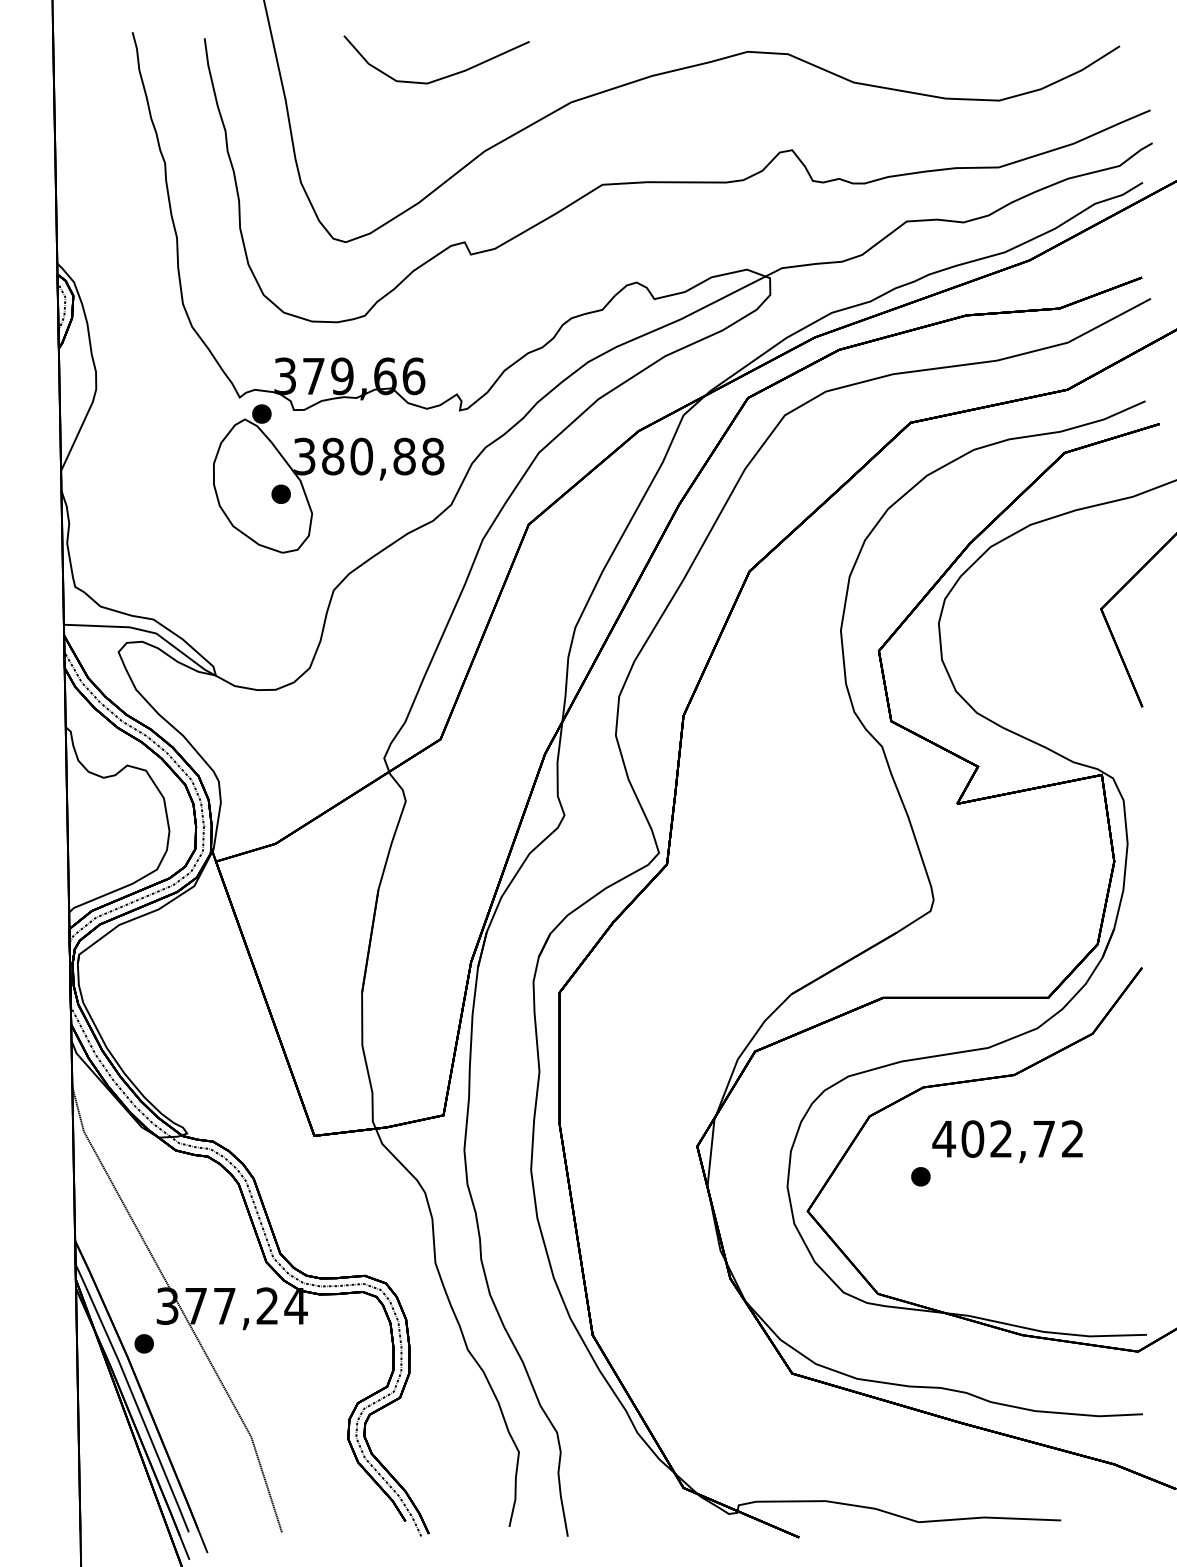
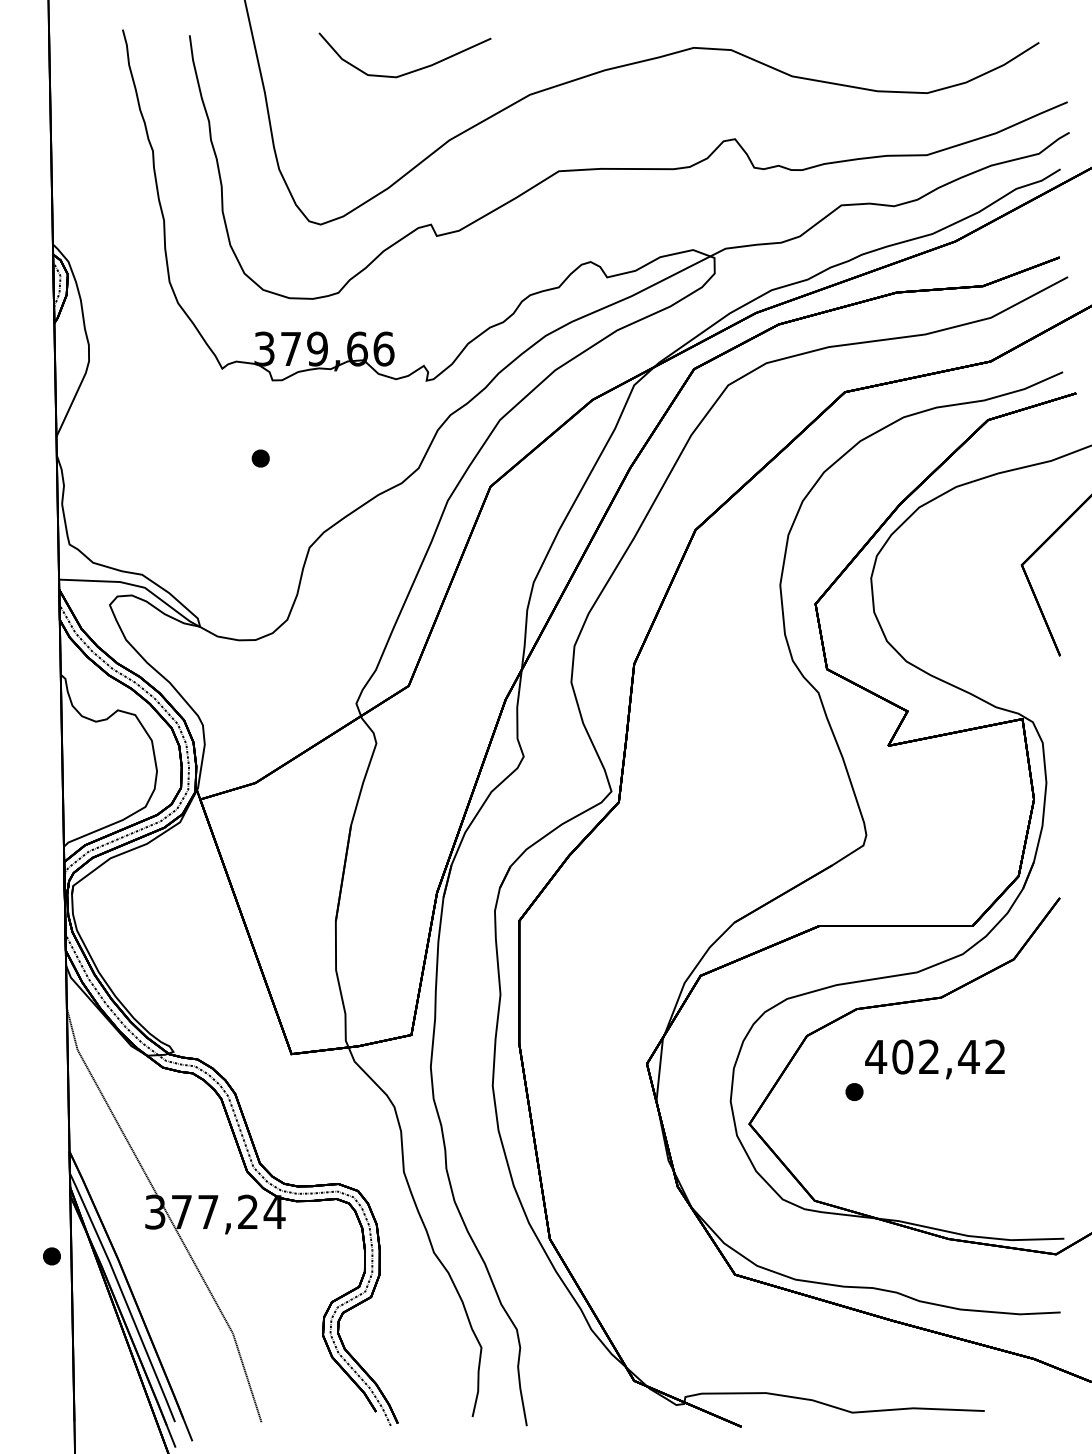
part: (328, 478) -> (304, 443), removed
text: (1044, 1139) -> (969, 1057), 402,72 -> 402,42
part: (143, 1343) -> (51, 1256), moved

